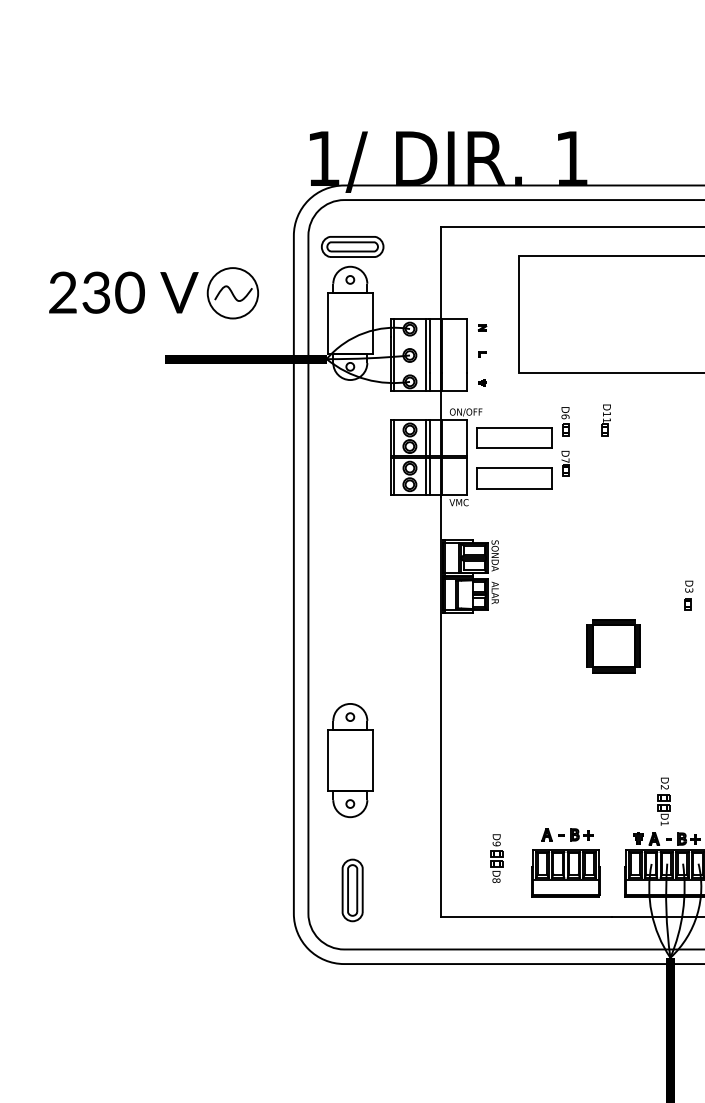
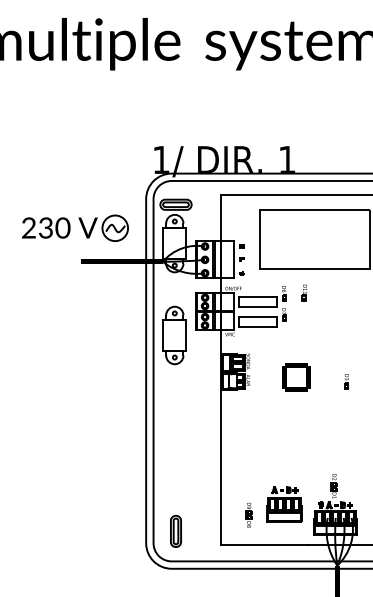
part: (613, 646) -> (296, 377), moved
part: (349, 760) -> (174, 335), moved
part: (566, 863) -> (284, 504), moved

